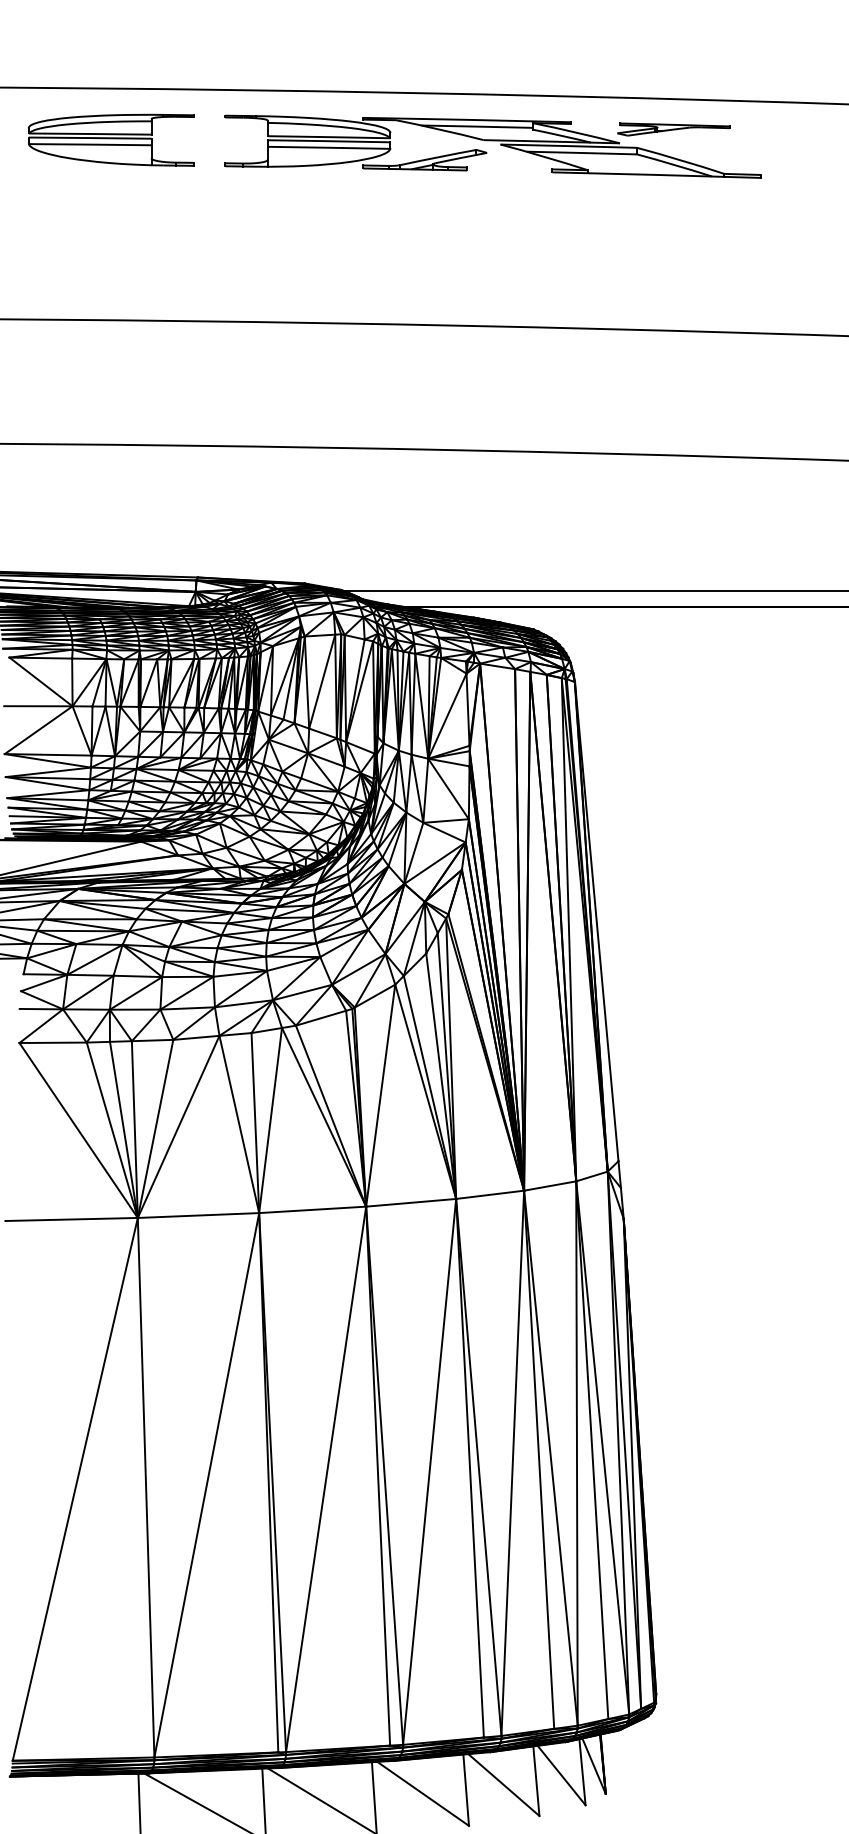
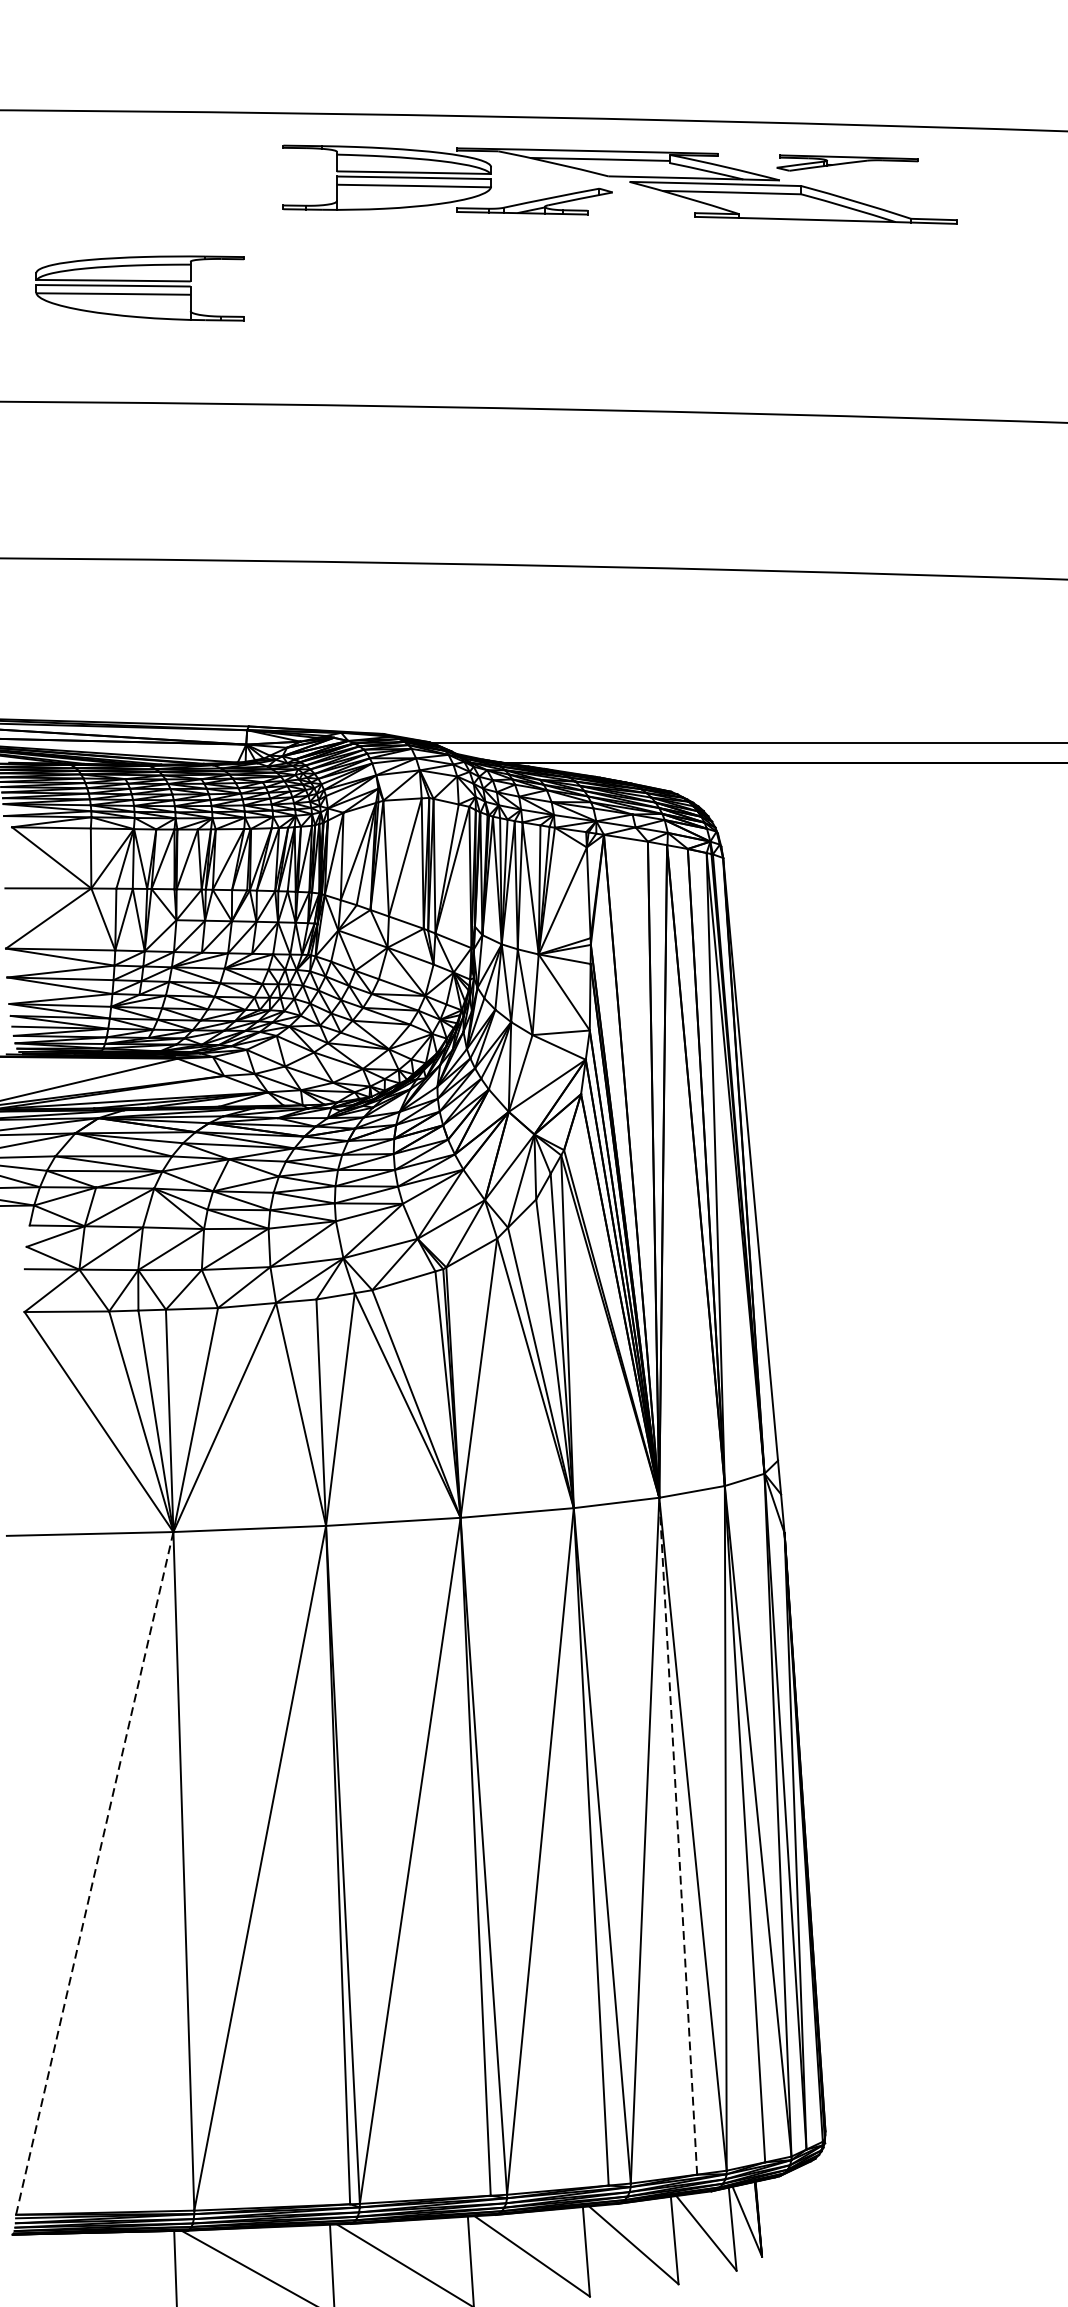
part: (111, 139) -> (140, 287), moved
line: (539, 1459) -> (678, 1835), solid -> dashed
line: (75, 1489) -> (95, 1873), solid -> dashed

